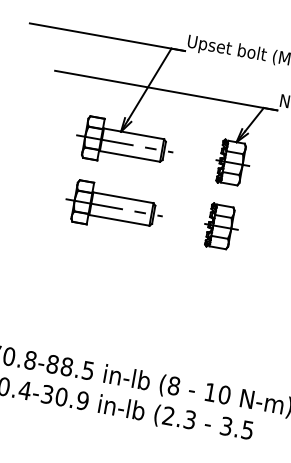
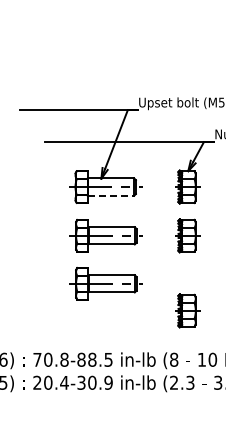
line: (130, 156) -> (111, 195), solid -> dashed
part: (101, 270) -> (105, 283), added
part: (203, 324) -> (187, 310), added

